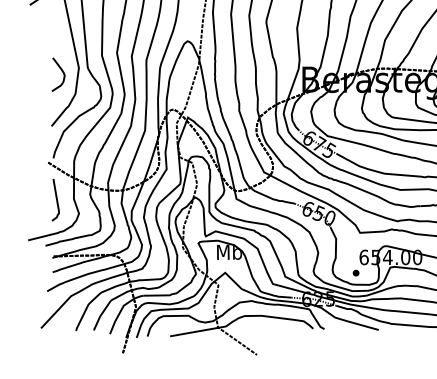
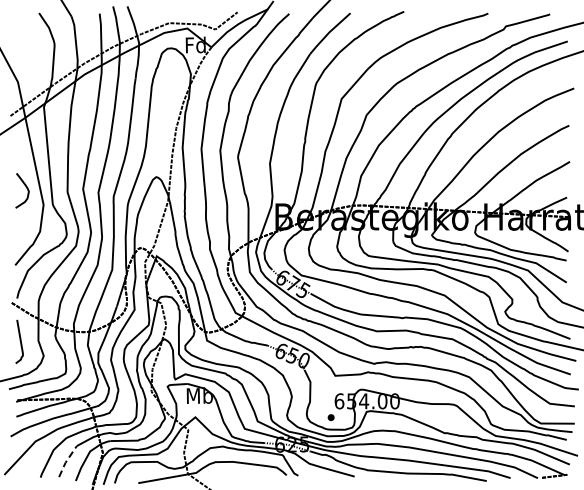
curve: (61, 71) -> (25, 187), moved
line: (100, 315) -> (66, 461), solid -> dashed

